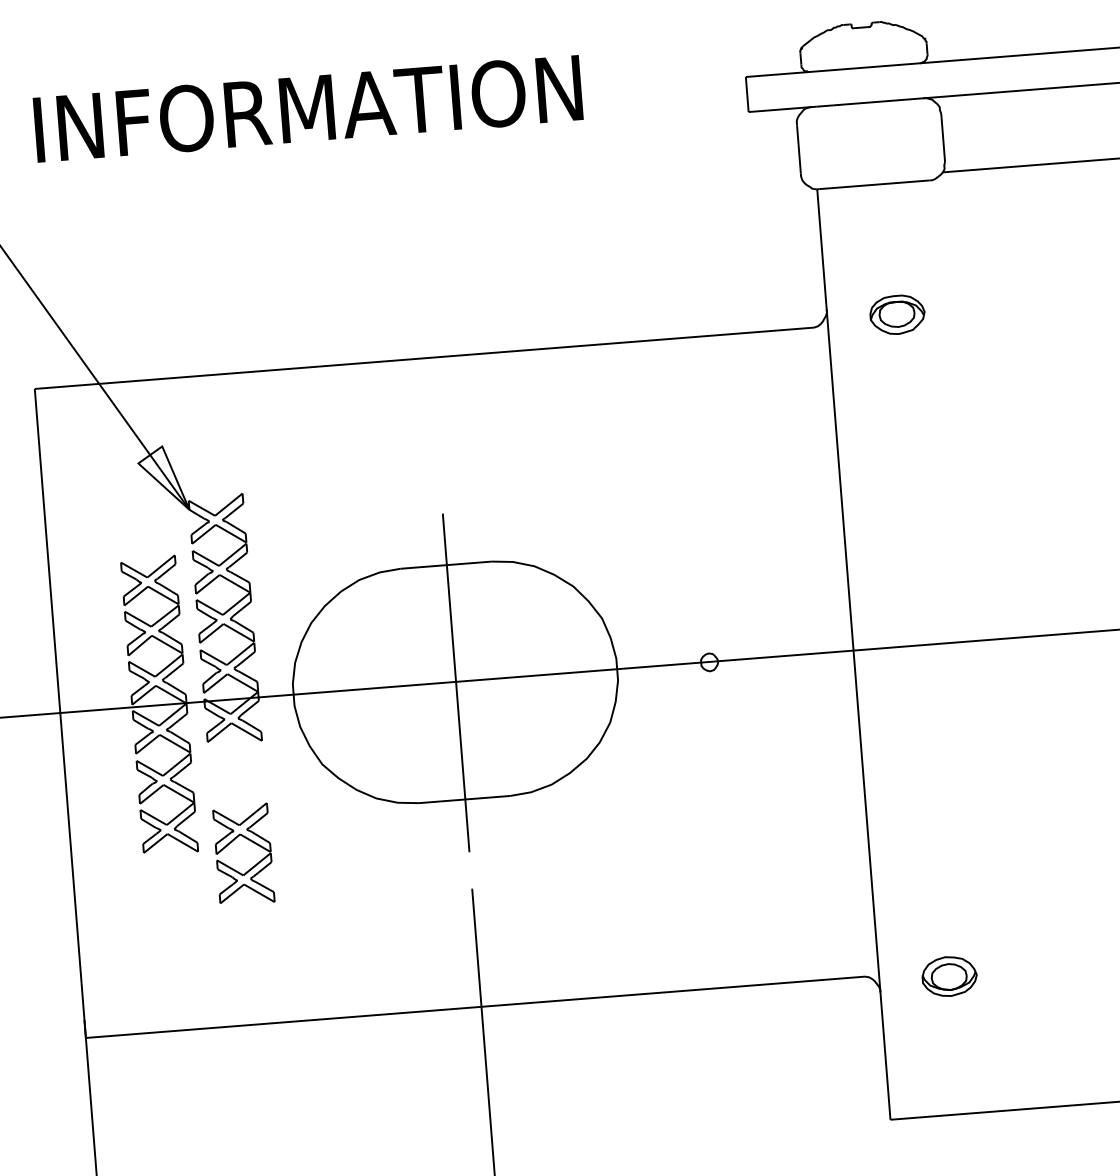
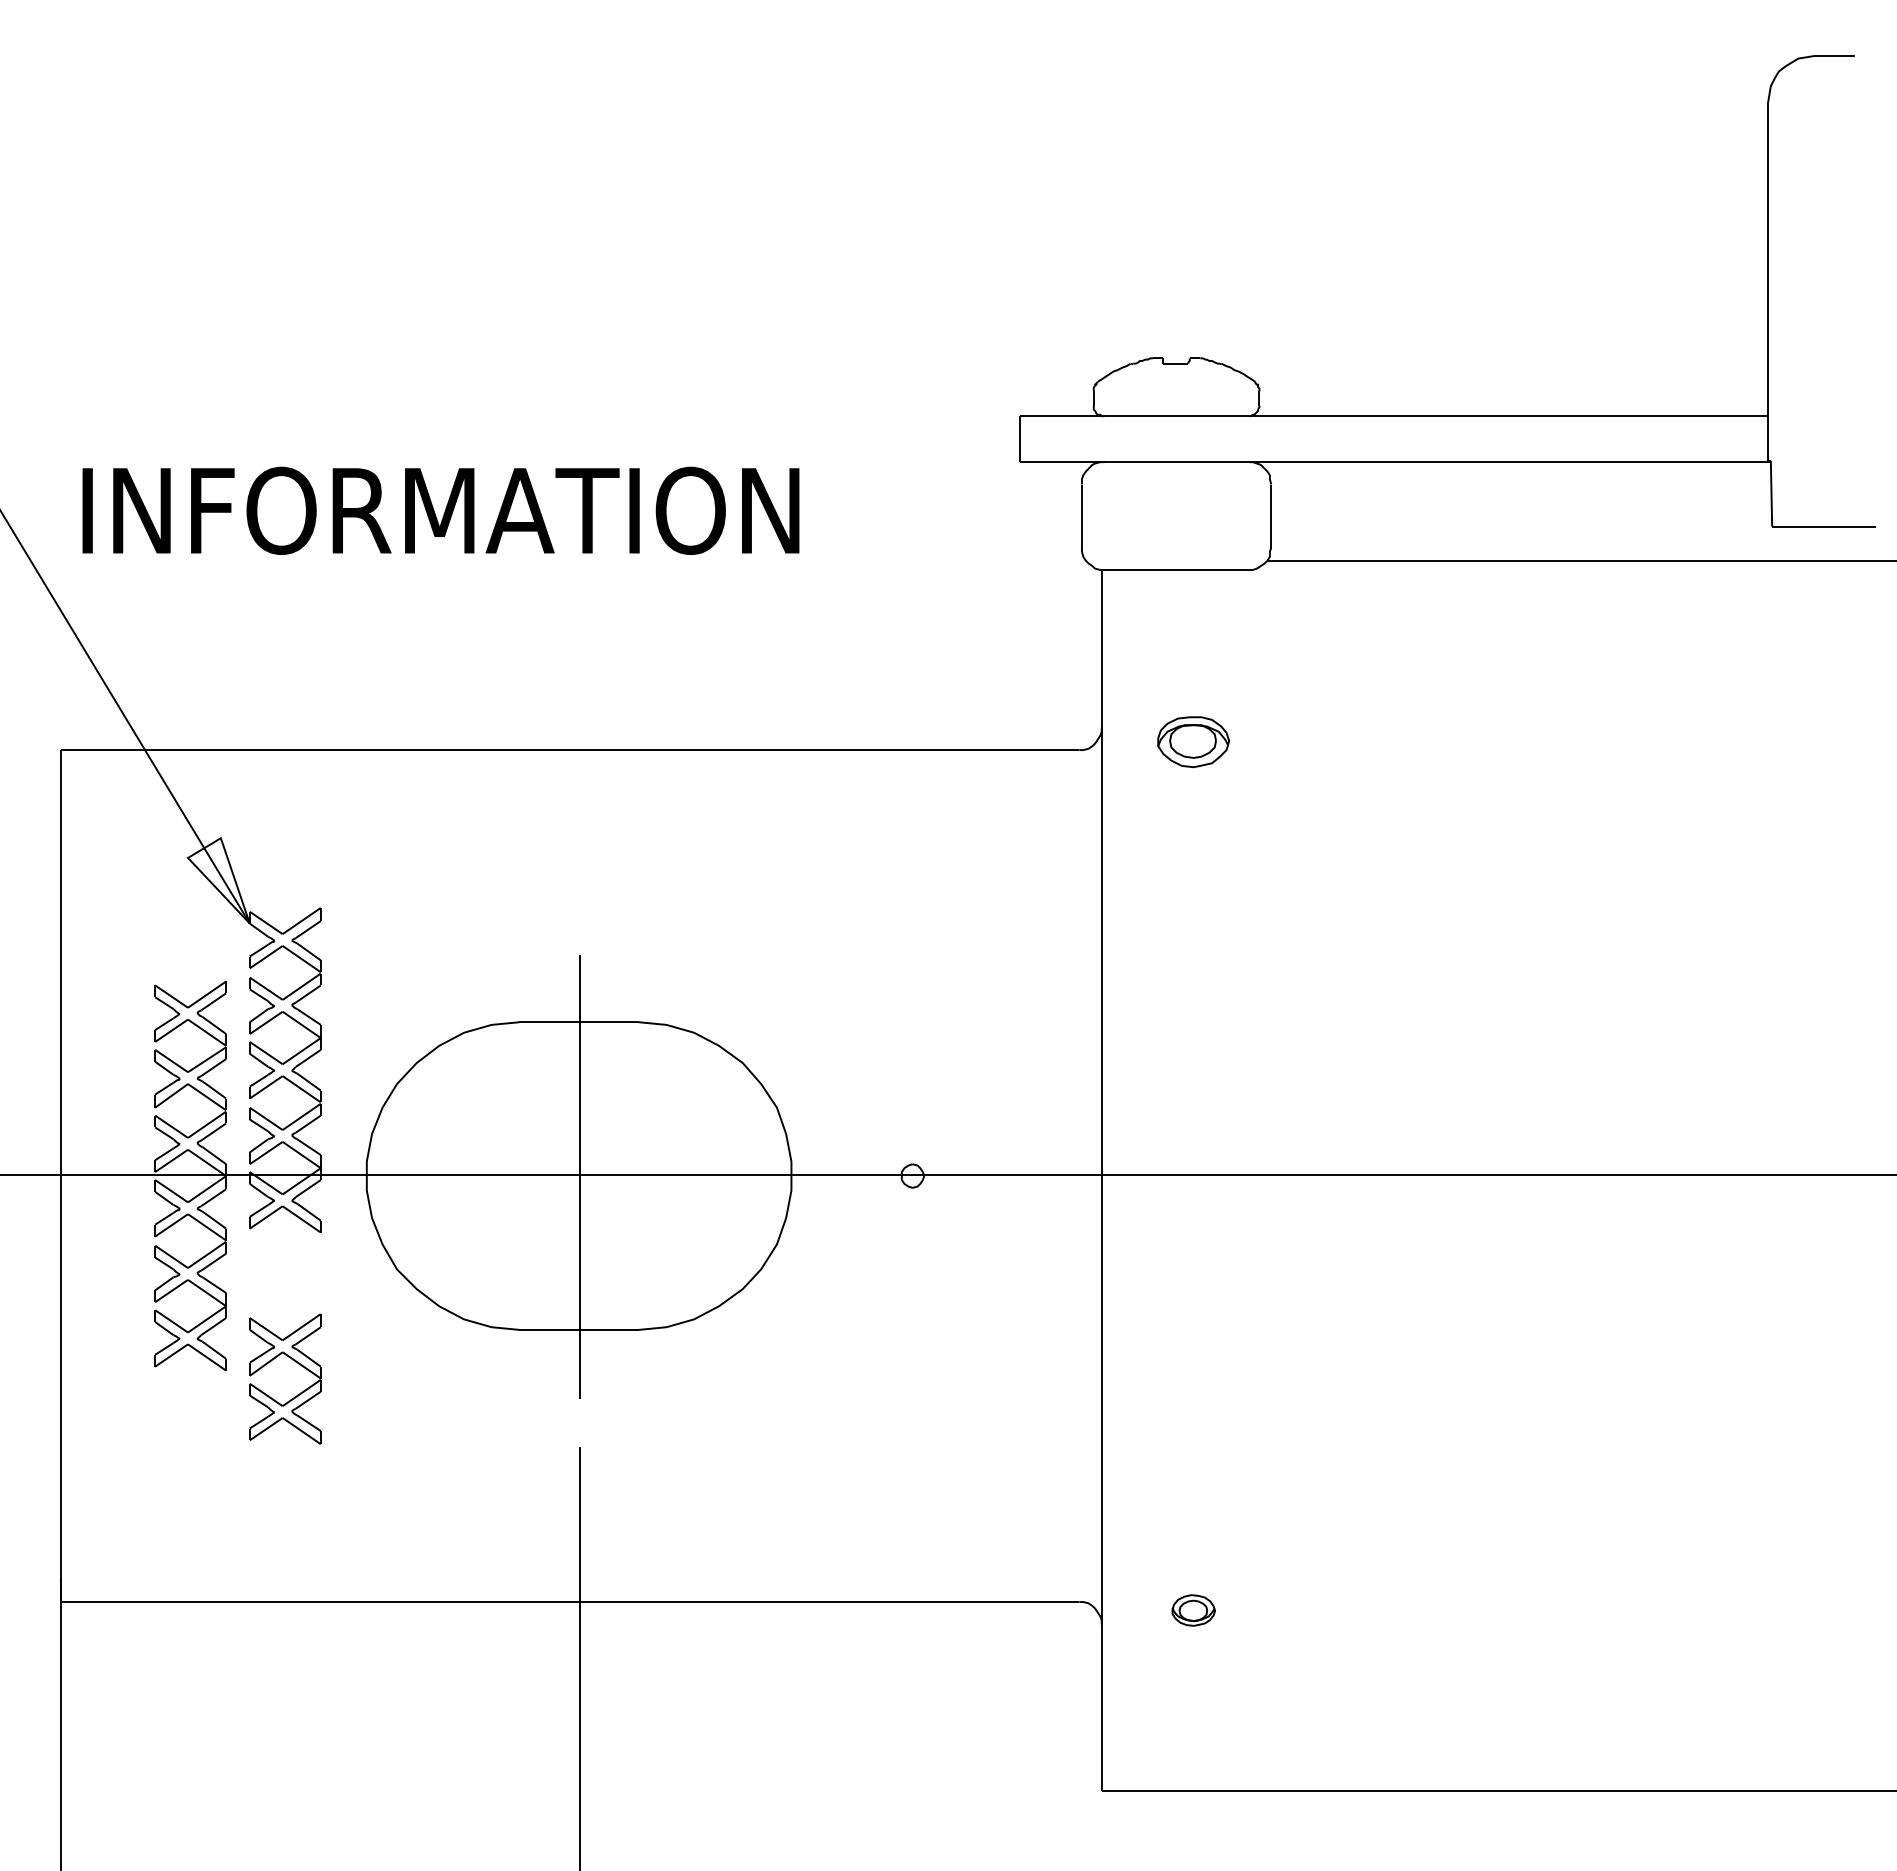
text: (307, 108) -> (440, 510), moved
part: (949, 976) -> (1193, 1610), size x0.6

